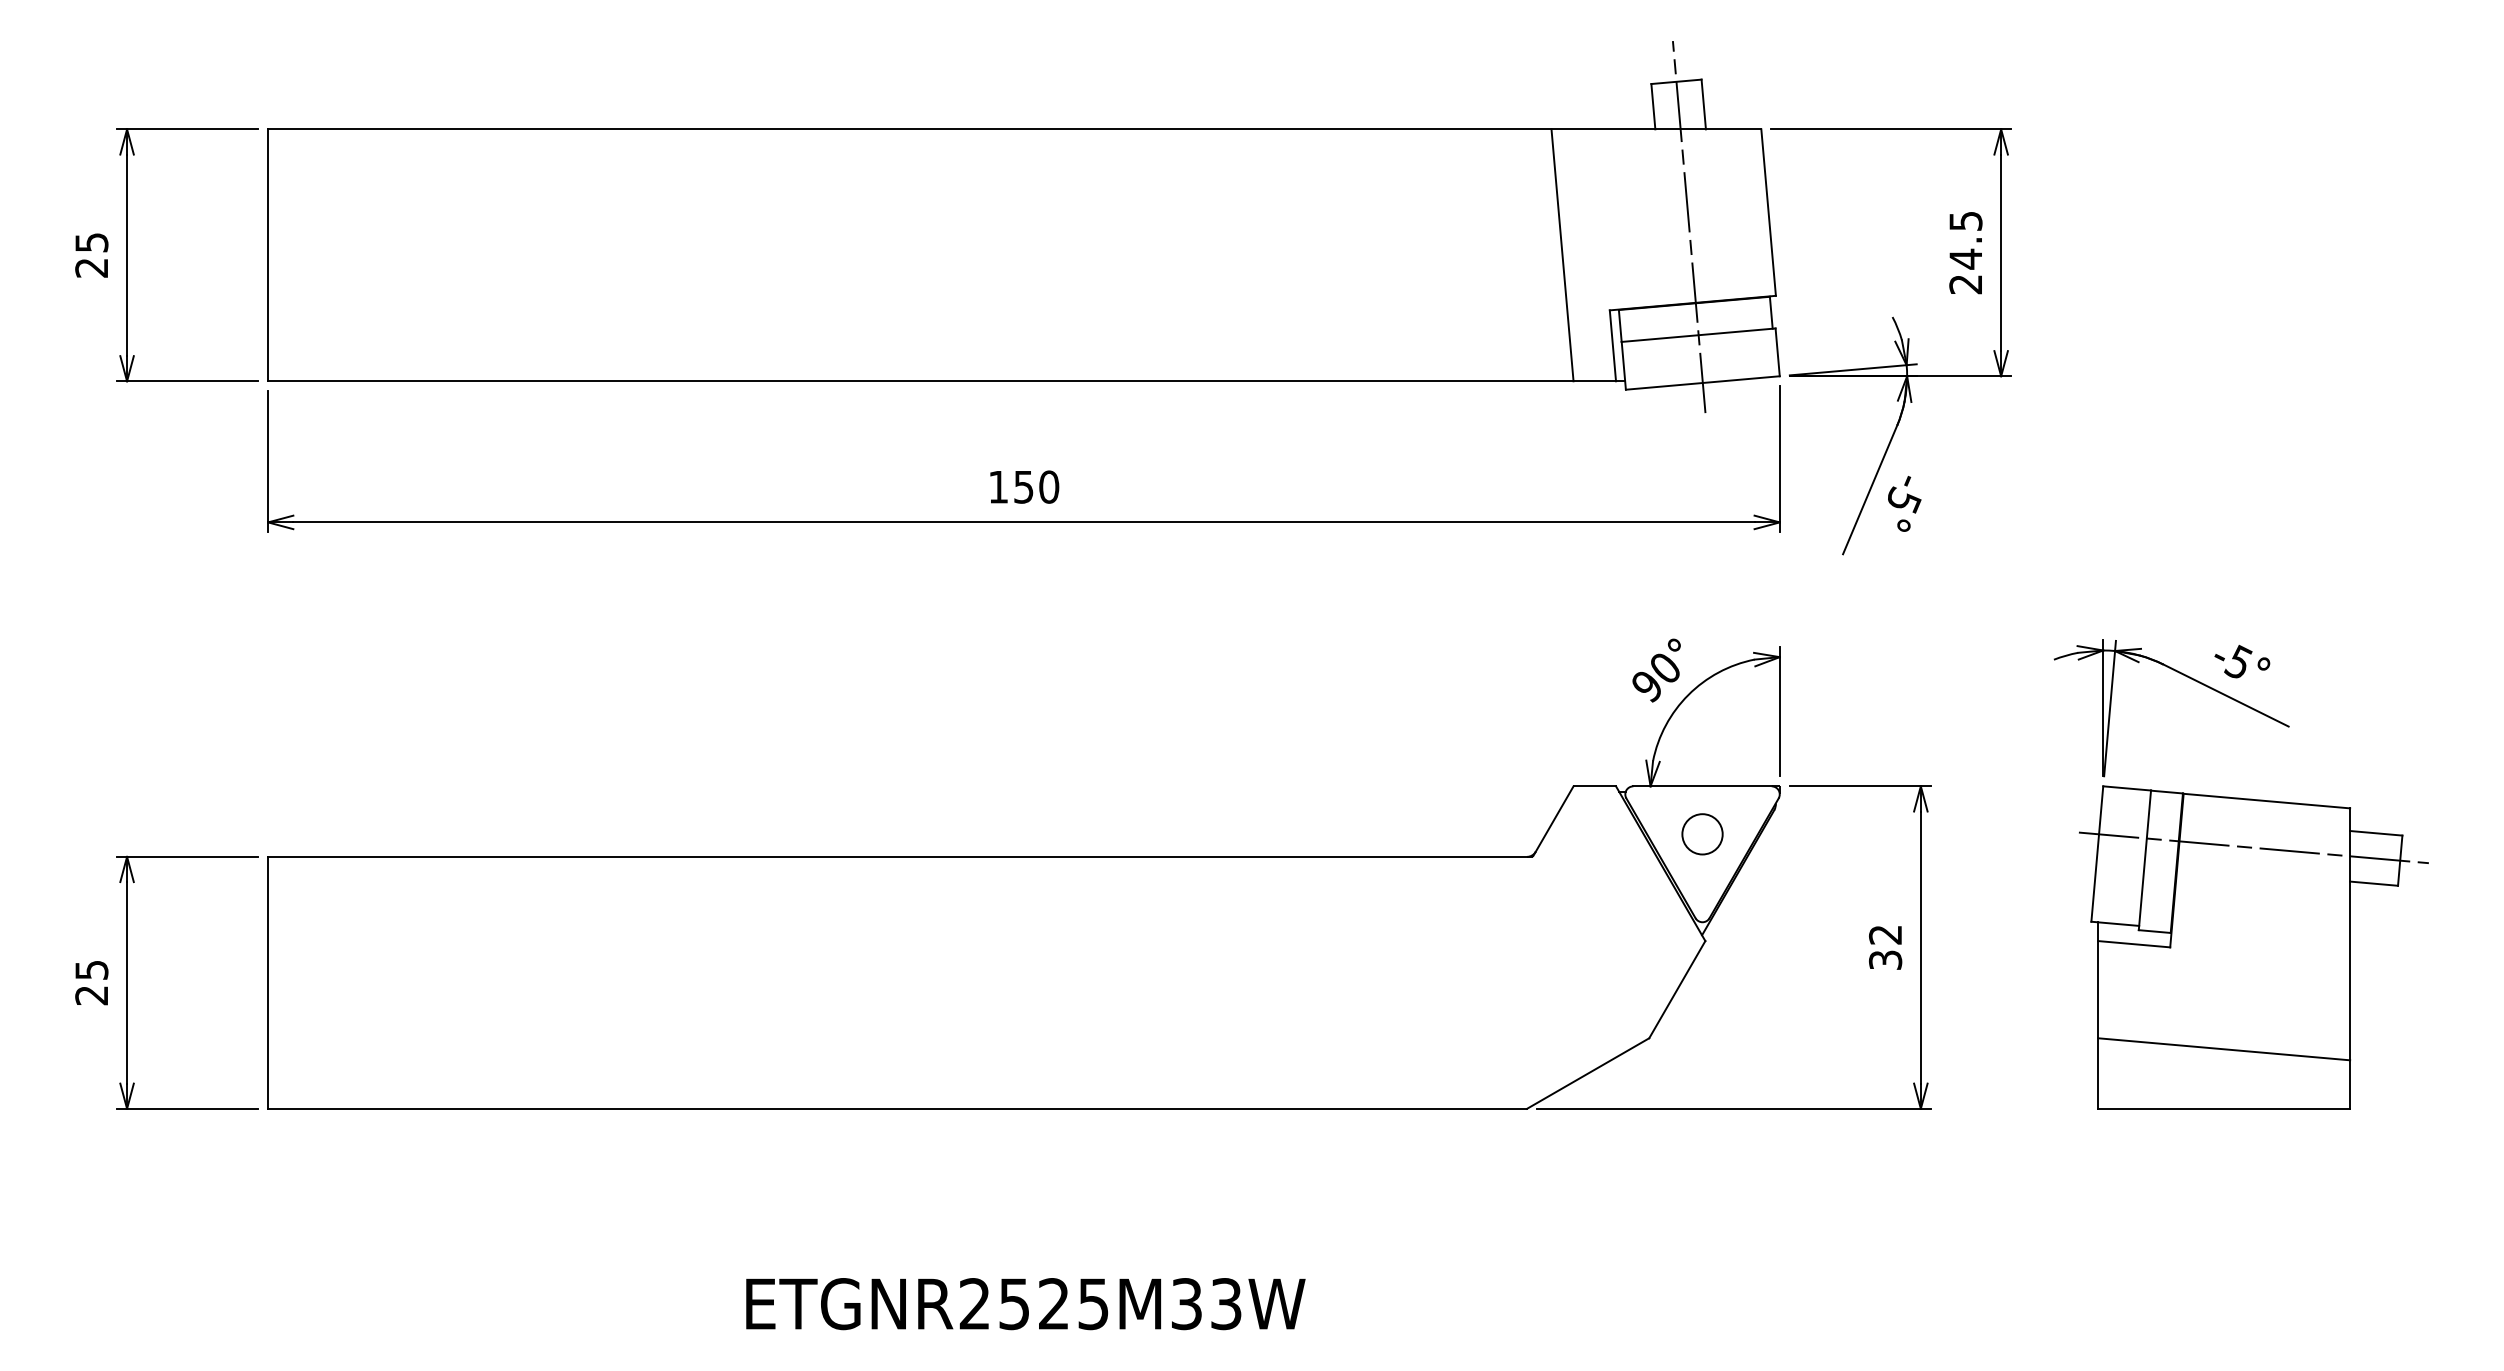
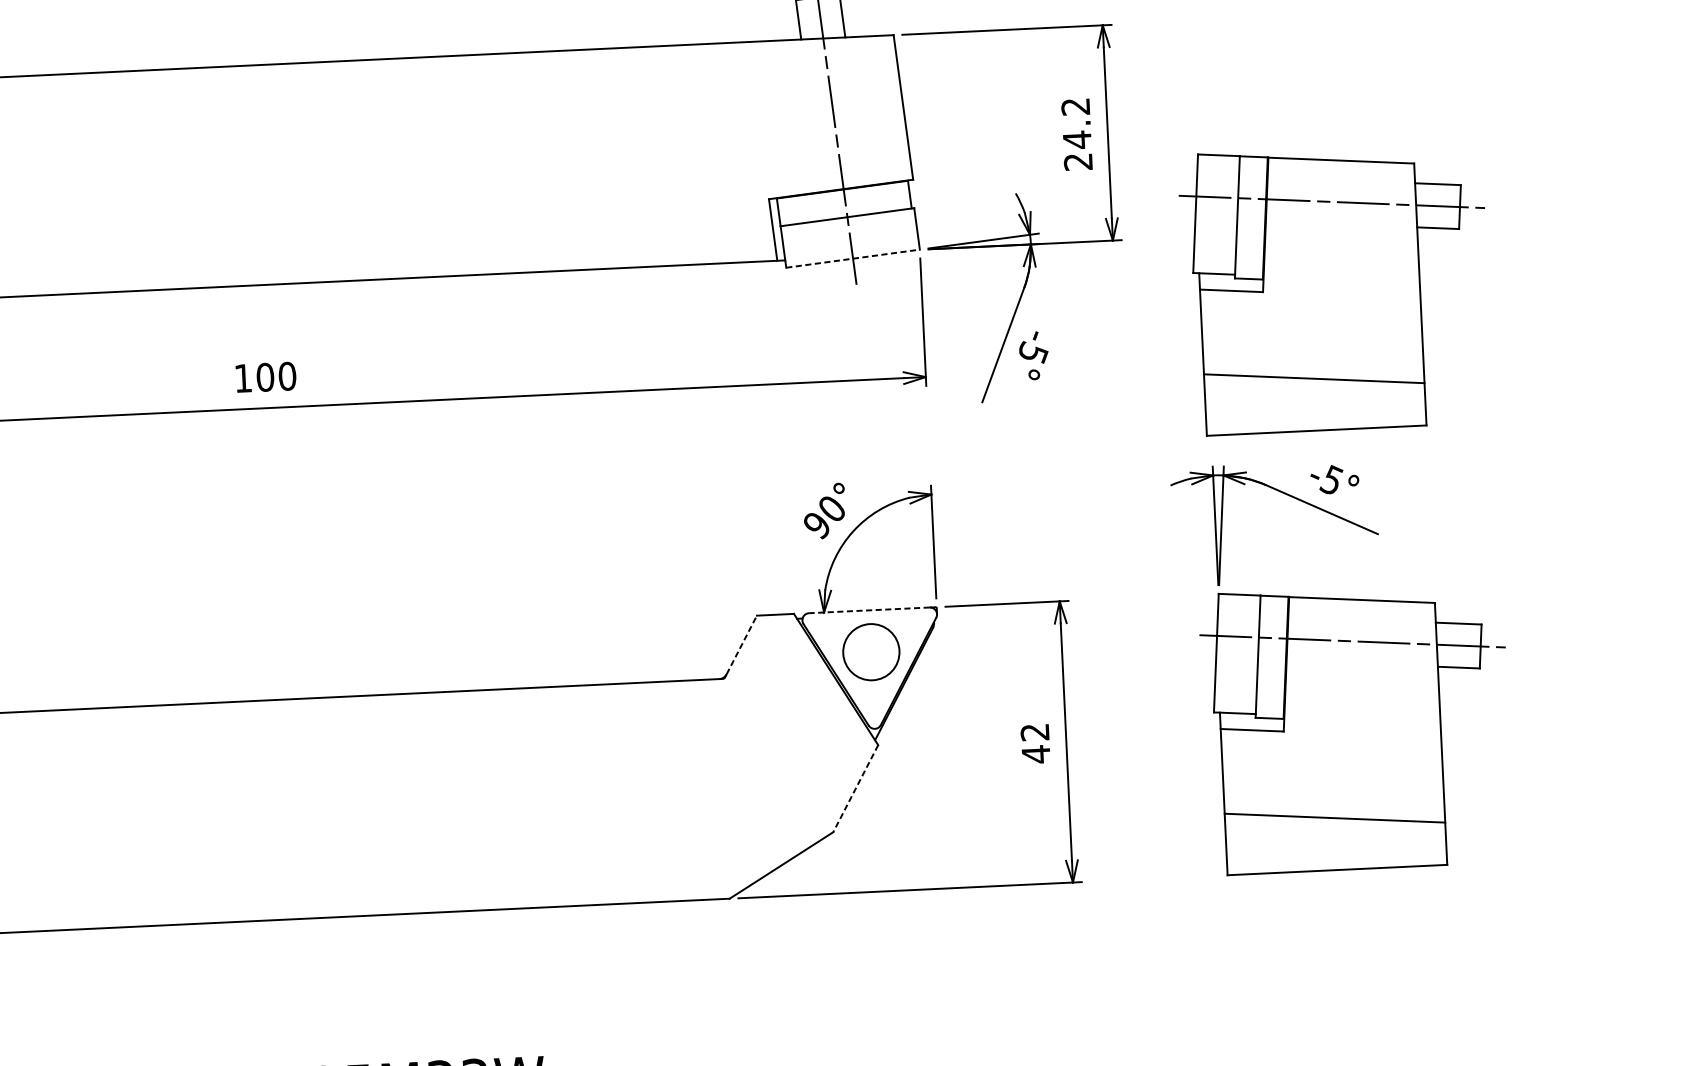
text: (1965, 221) -> (1075, 107), 24.5 -> 24.2
line: (1562, 255) -> (725, 153), removed
line: (1703, 382) -> (853, 258), solid -> dashed
part: (2253, 443) -> (1335, 288), added
text: (1023, 486) -> (265, 376), 150 -> 100
line: (1702, 786) -> (869, 610), solid -> dashed
line: (1554, 819) -> (741, 645), solid -> dashed
circle: (1702, 834) -> (871, 652), size x1.6
text: (1885, 959) -> (1036, 753), 32 -> 42
line: (1677, 990) -> (855, 789), solid -> dashed

